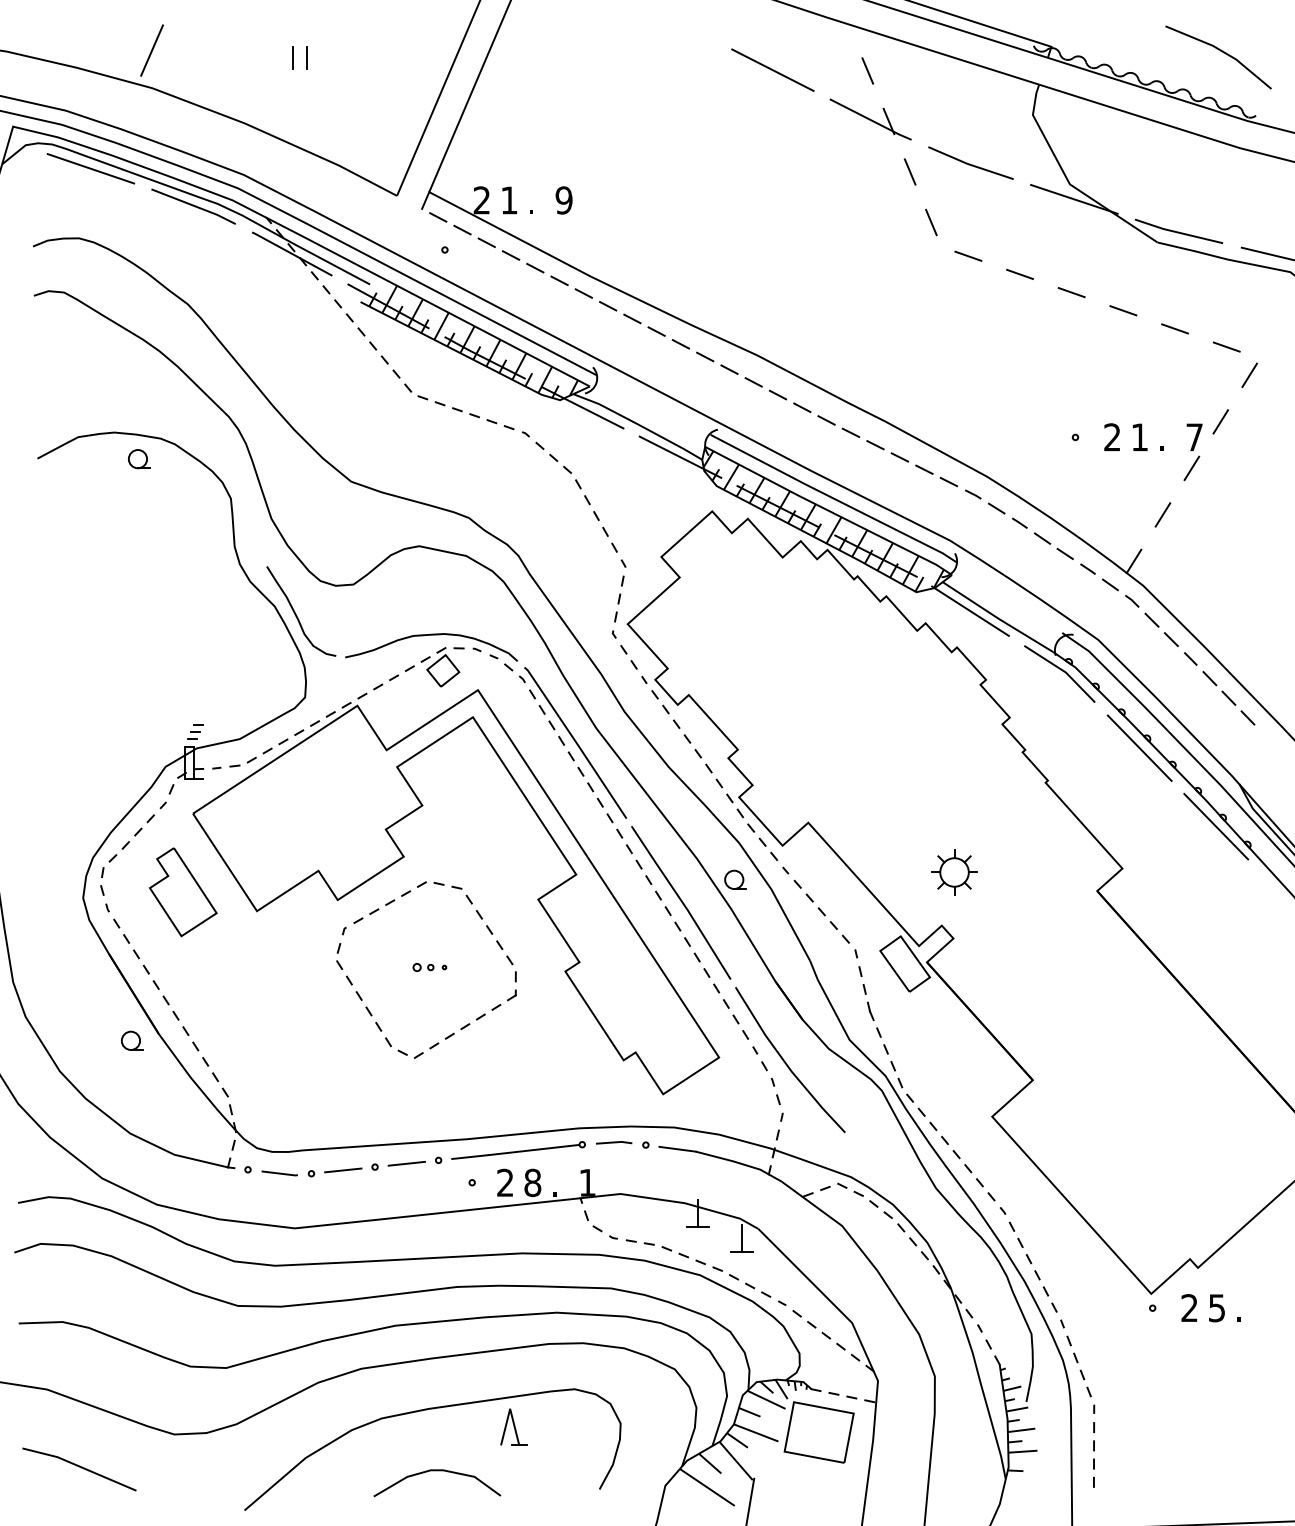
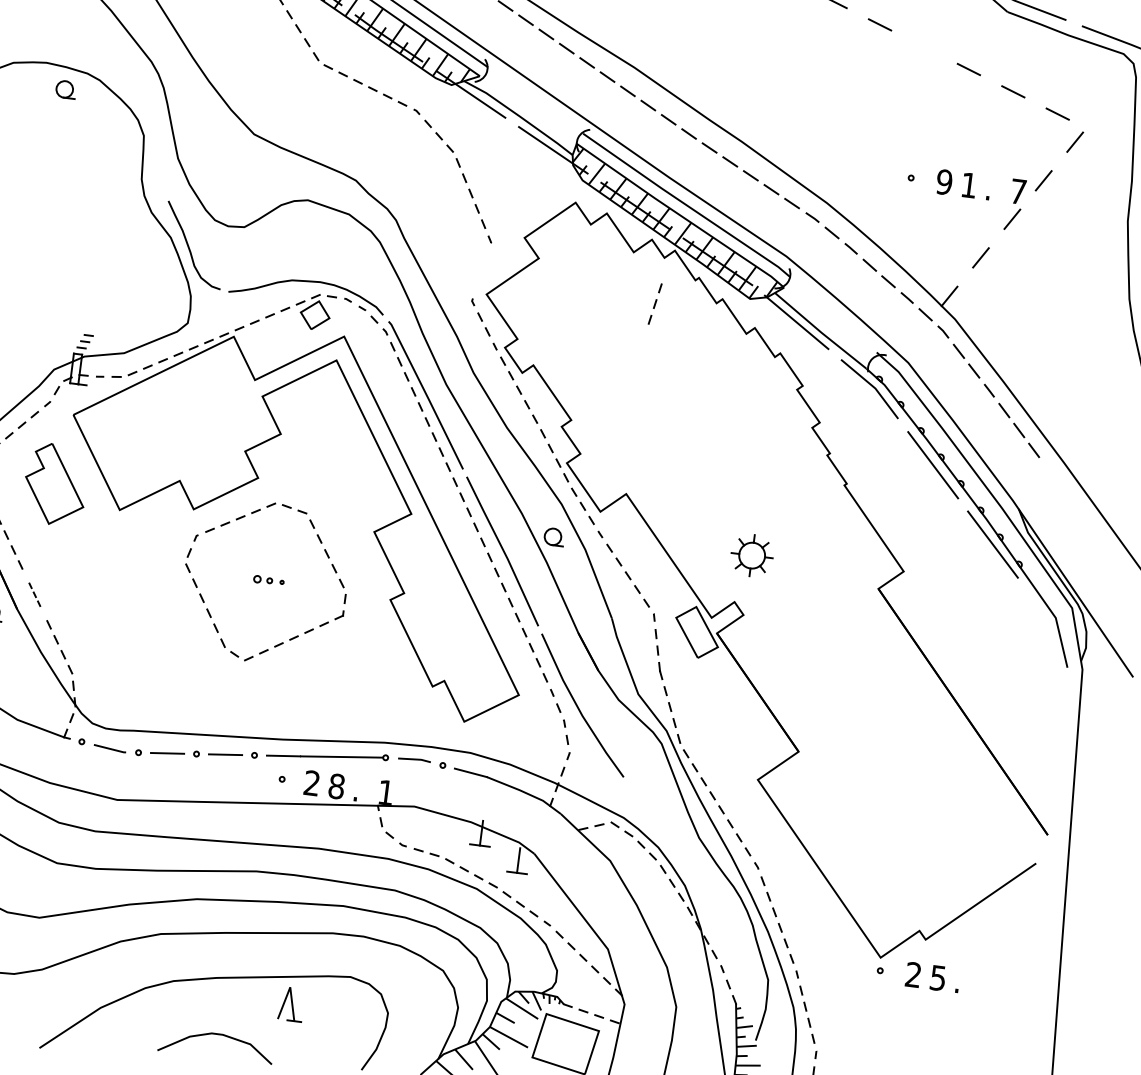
line: (1071, 292) -> (924, 47), removed
text: (1112, 437) -> (944, 182), 2 -> 9
part: (619, 598) -> (655, 303), moved
part: (175, 1015) -> (34, 594), size x0.6

